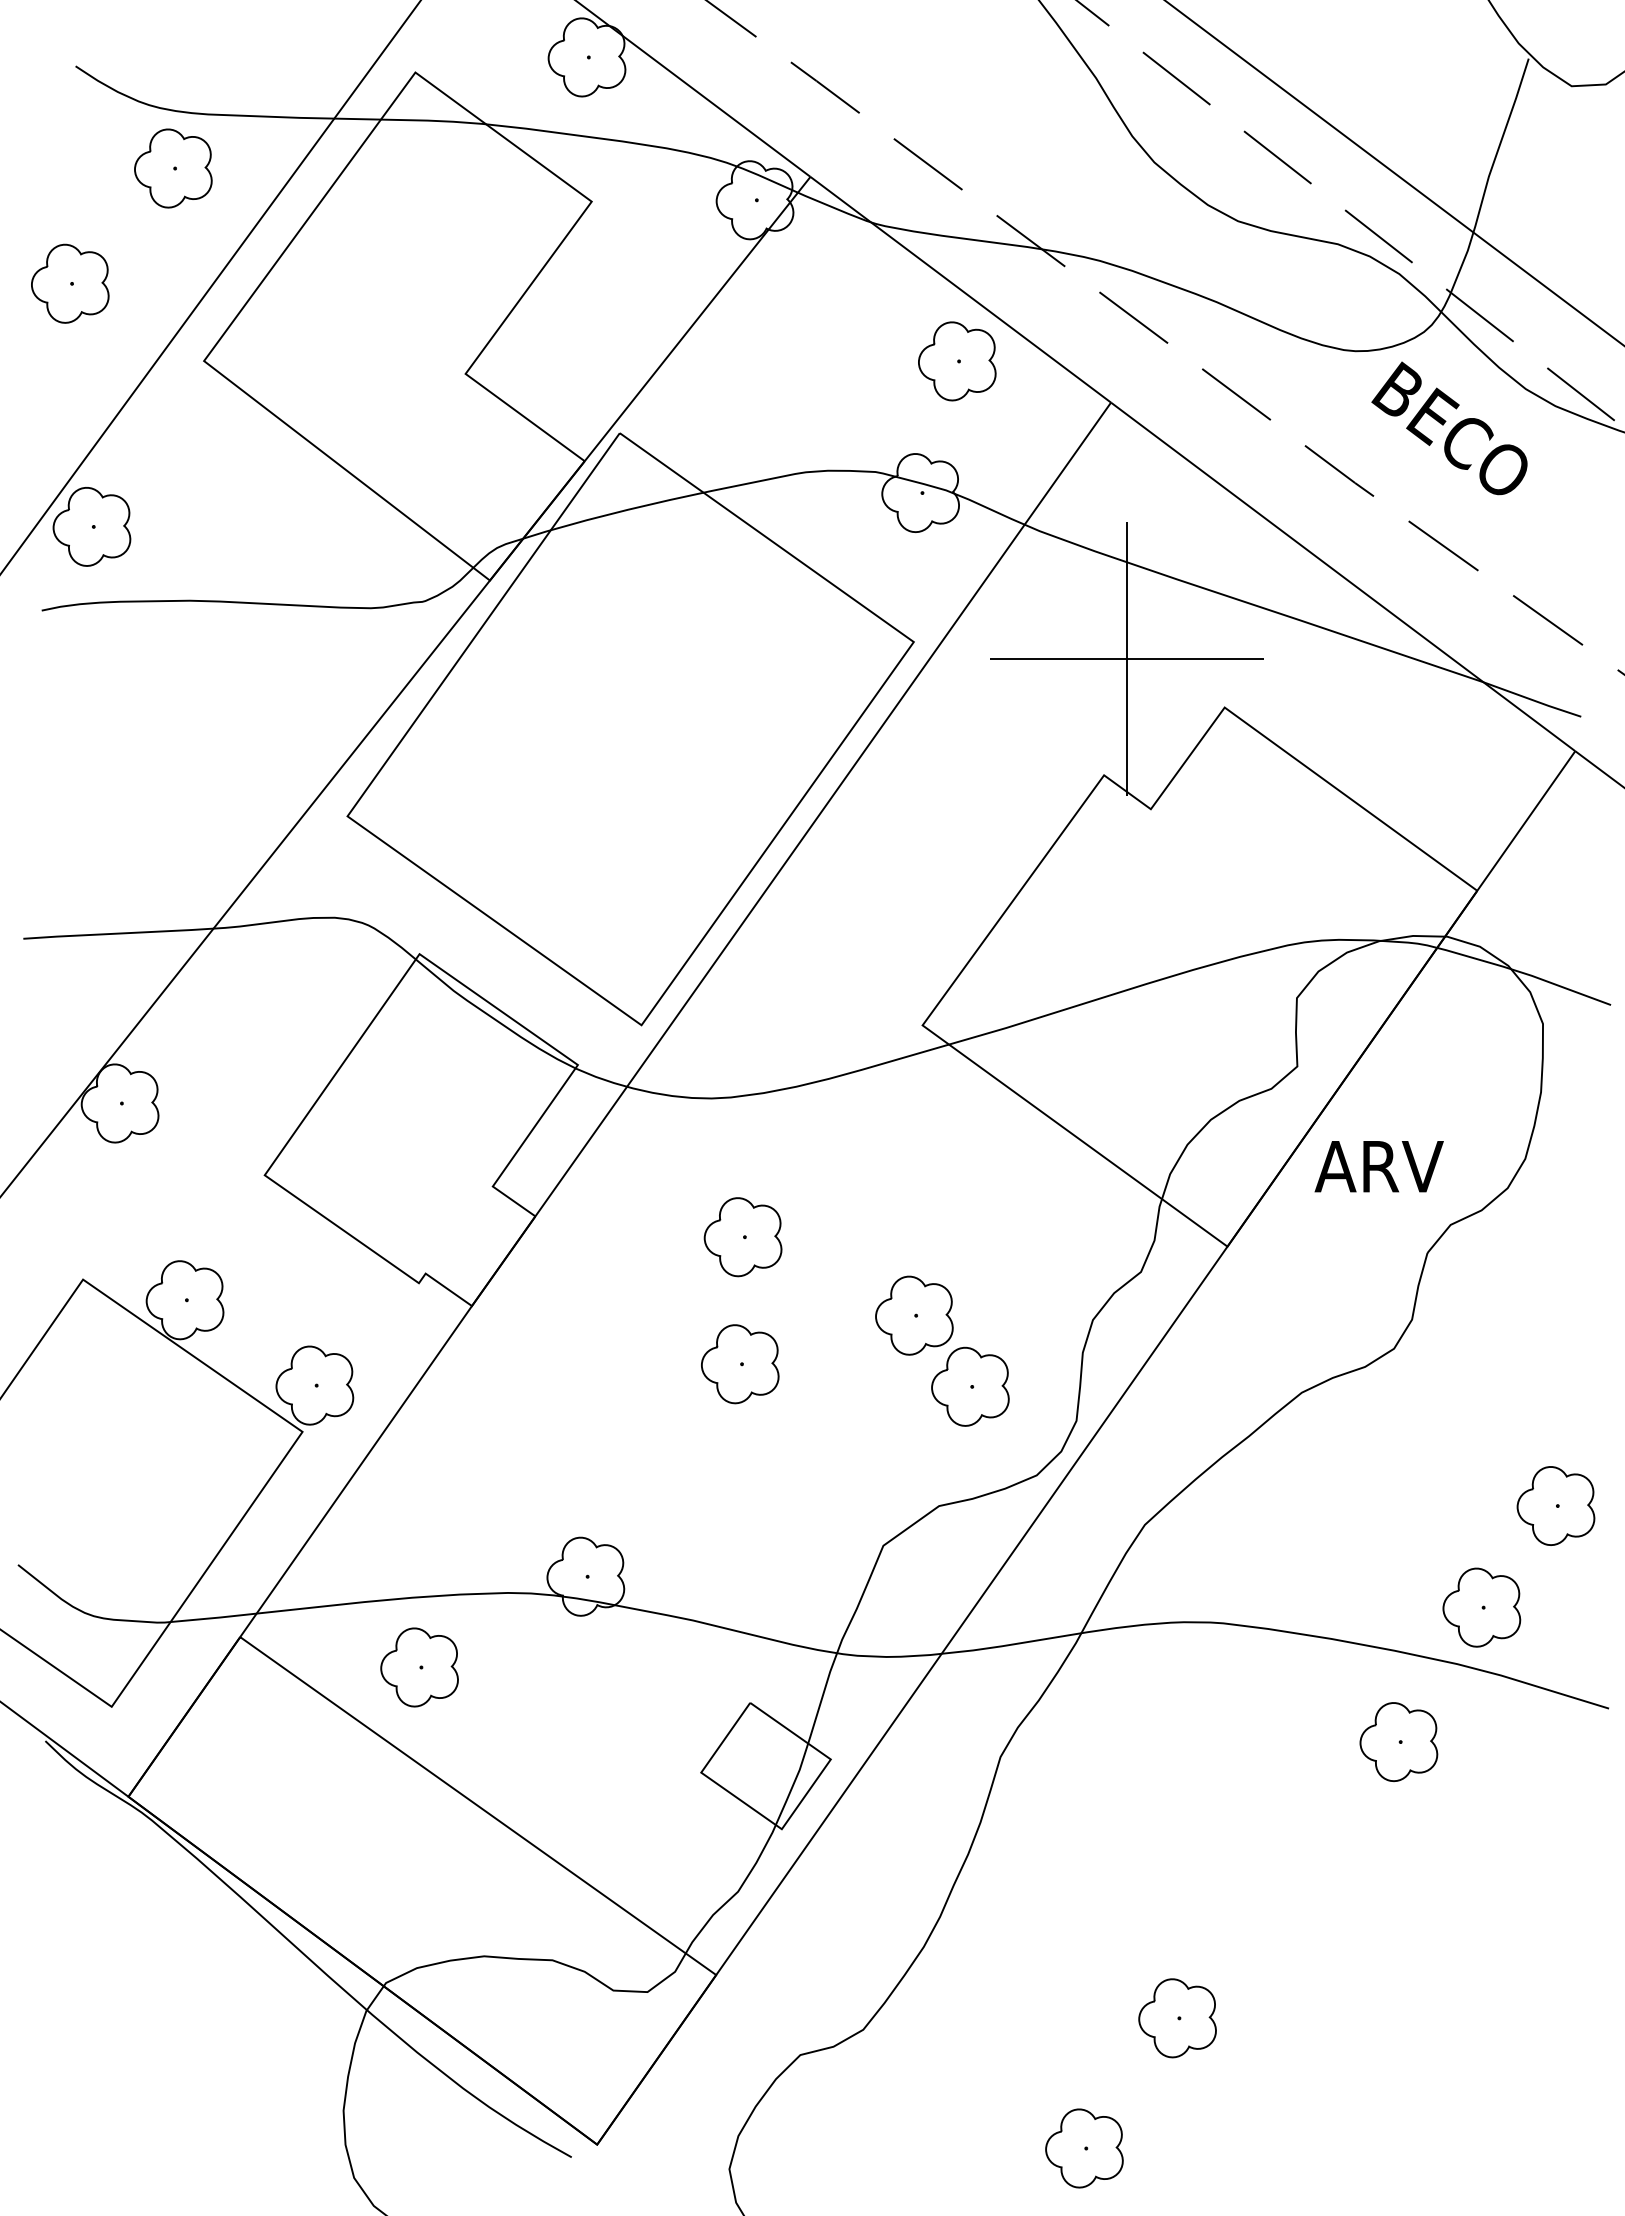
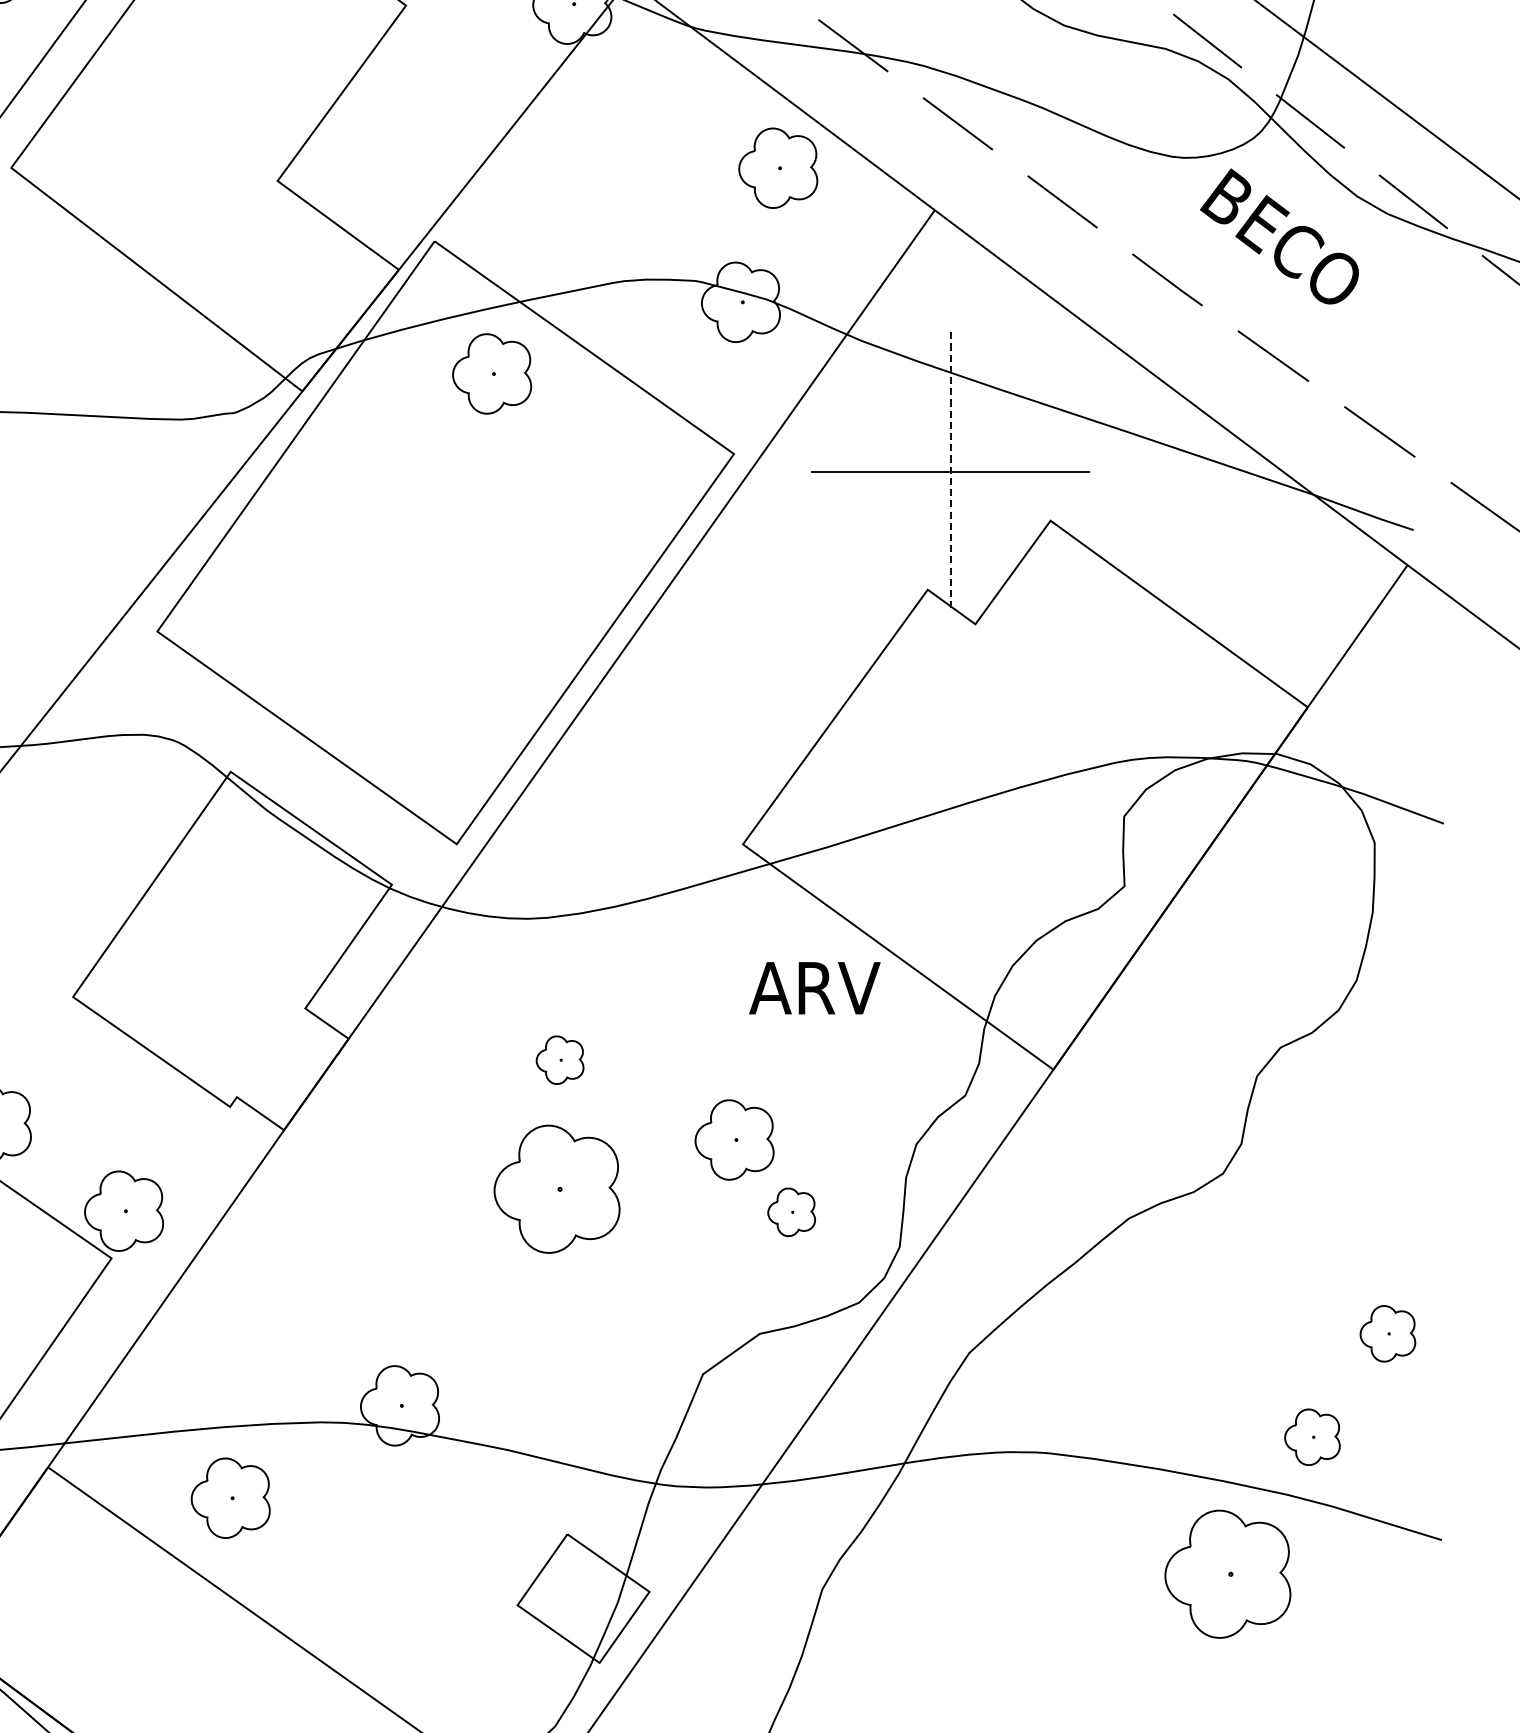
part: (676, 563) -> (492, 374), added
line: (1126, 659) -> (950, 471), solid -> dashed
text: (1378, 1166) -> (814, 988), moved
part: (742, 1237) -> (559, 1060), size x0.6
part: (740, 1364) -> (557, 1189), size x1.6
part: (970, 1386) -> (791, 1212), size x0.6
part: (1555, 1505) -> (1387, 1333), size x0.7
part: (1481, 1607) -> (1312, 1437), size x0.7
part: (1398, 1741) -> (1227, 1573), size x1.6

